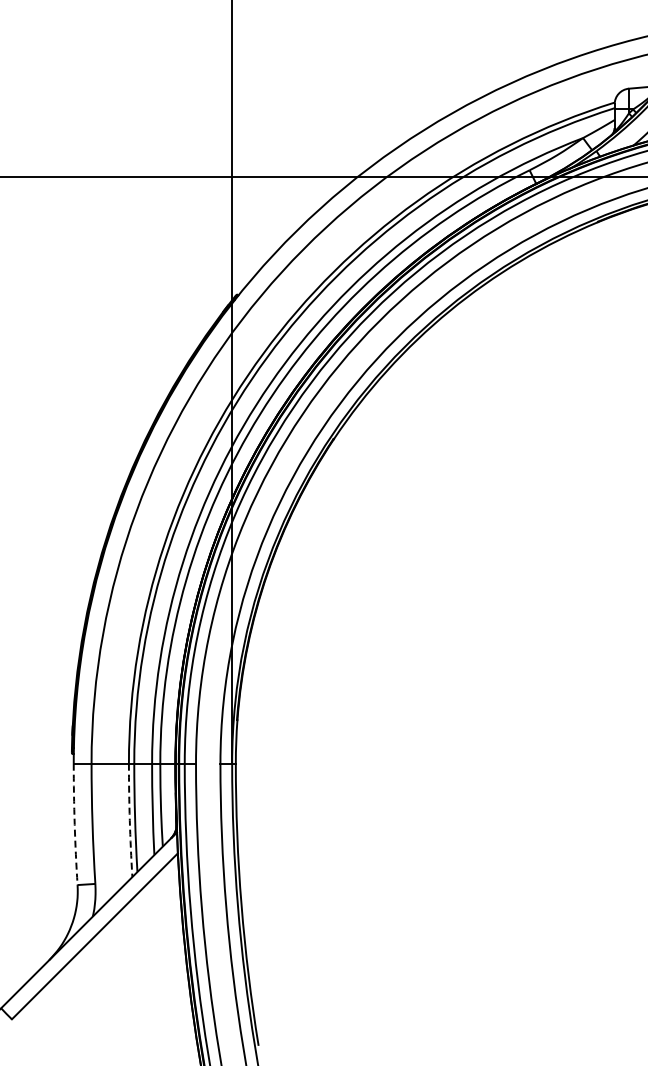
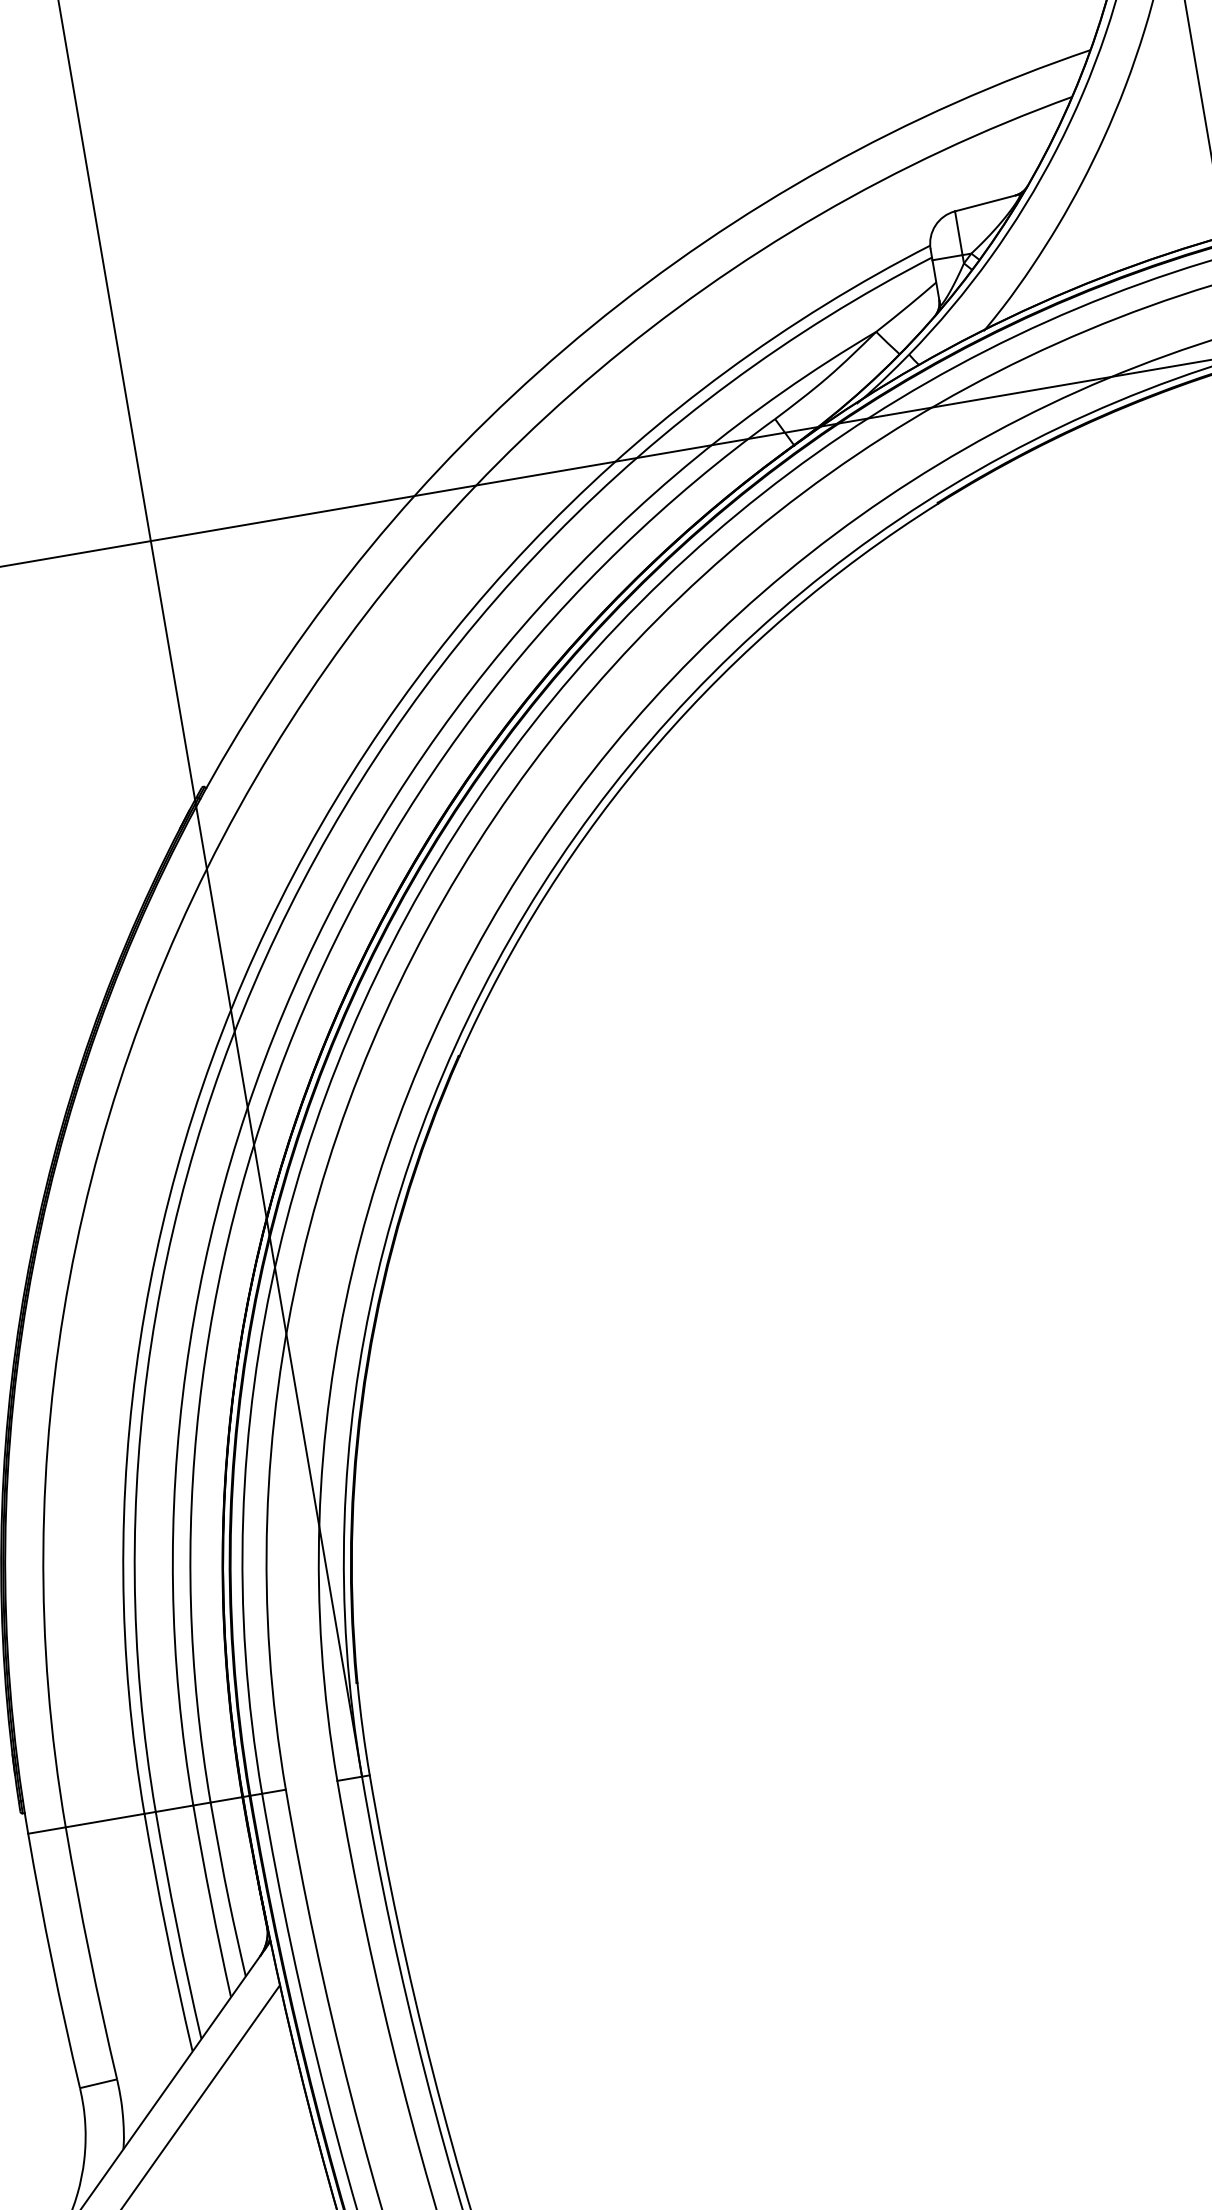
arc: (129, 820) -> (166, 1933), dashed -> solid
arc: (74, 824) -> (51, 1961), dashed -> solid

